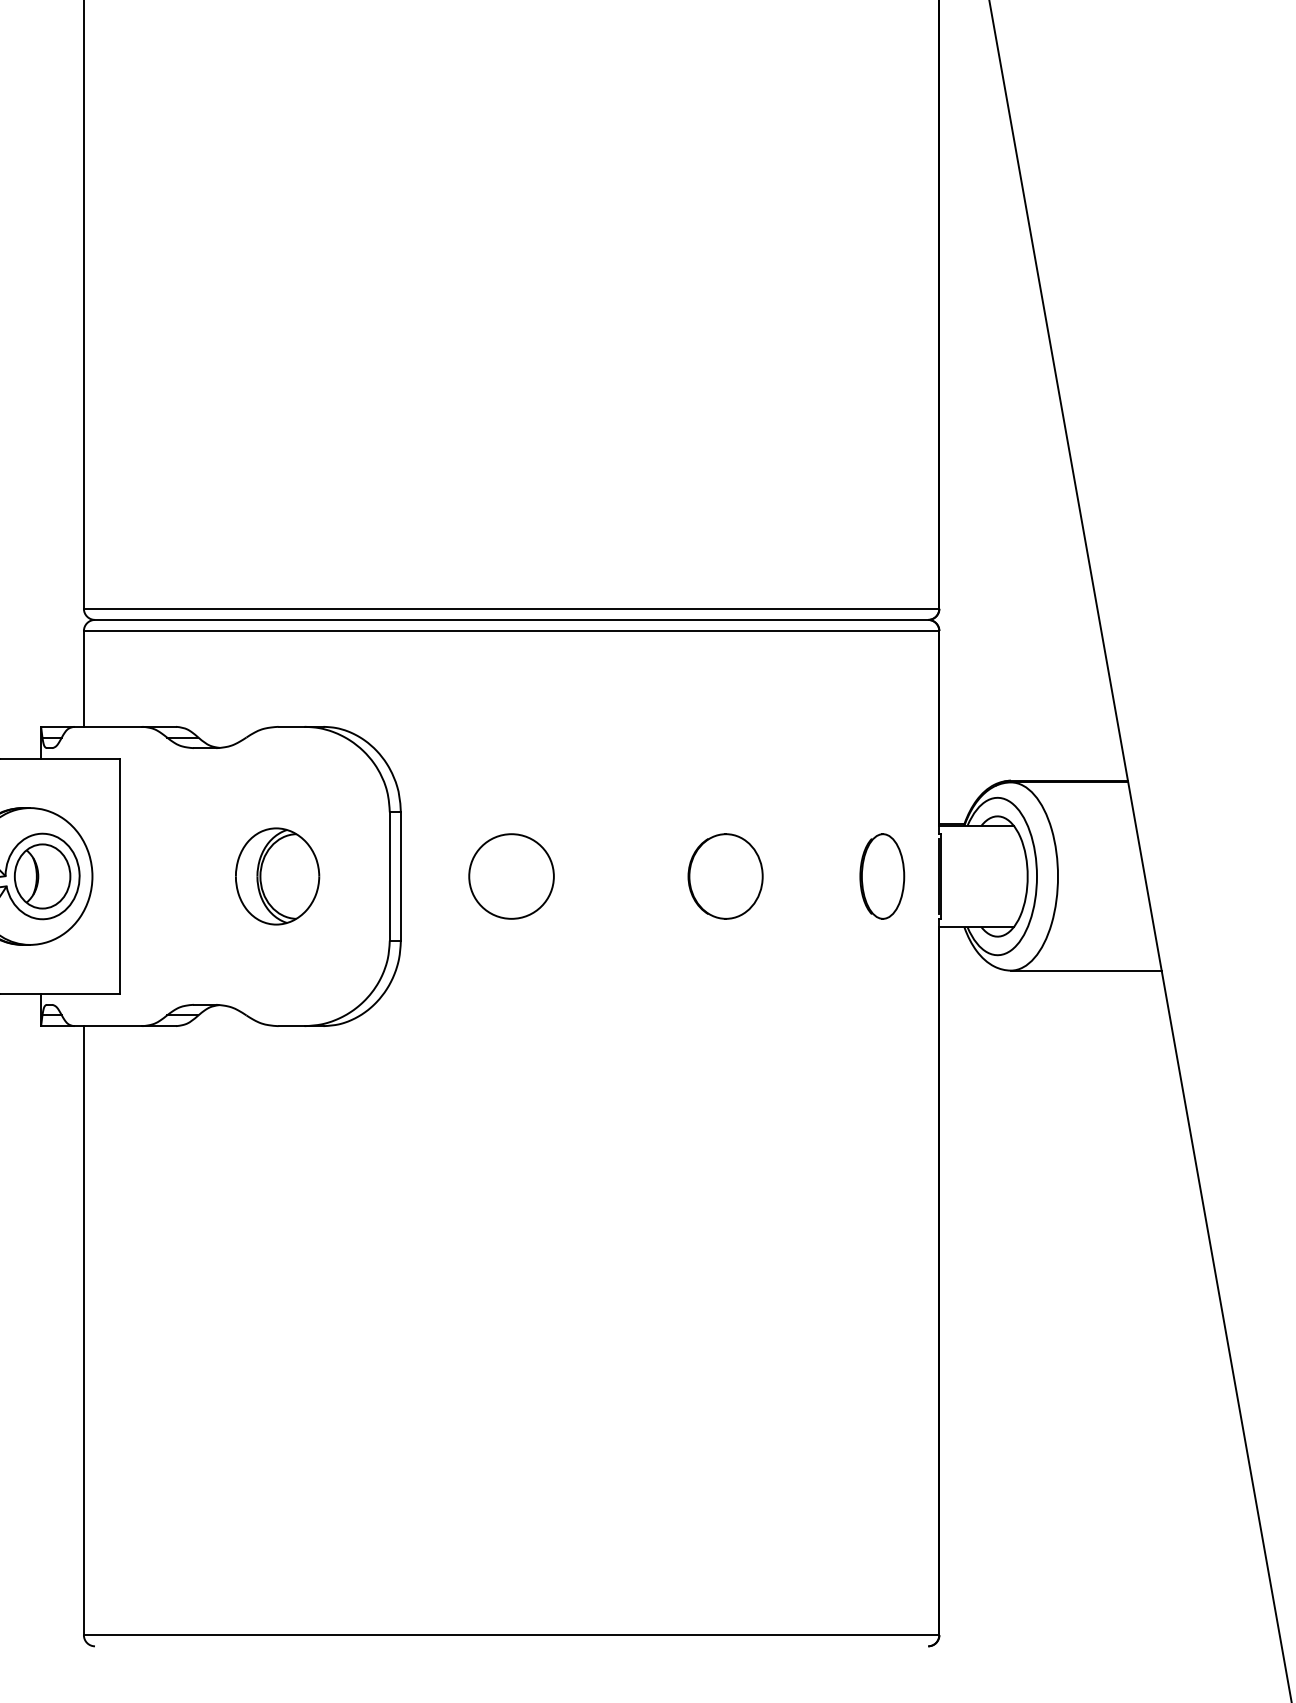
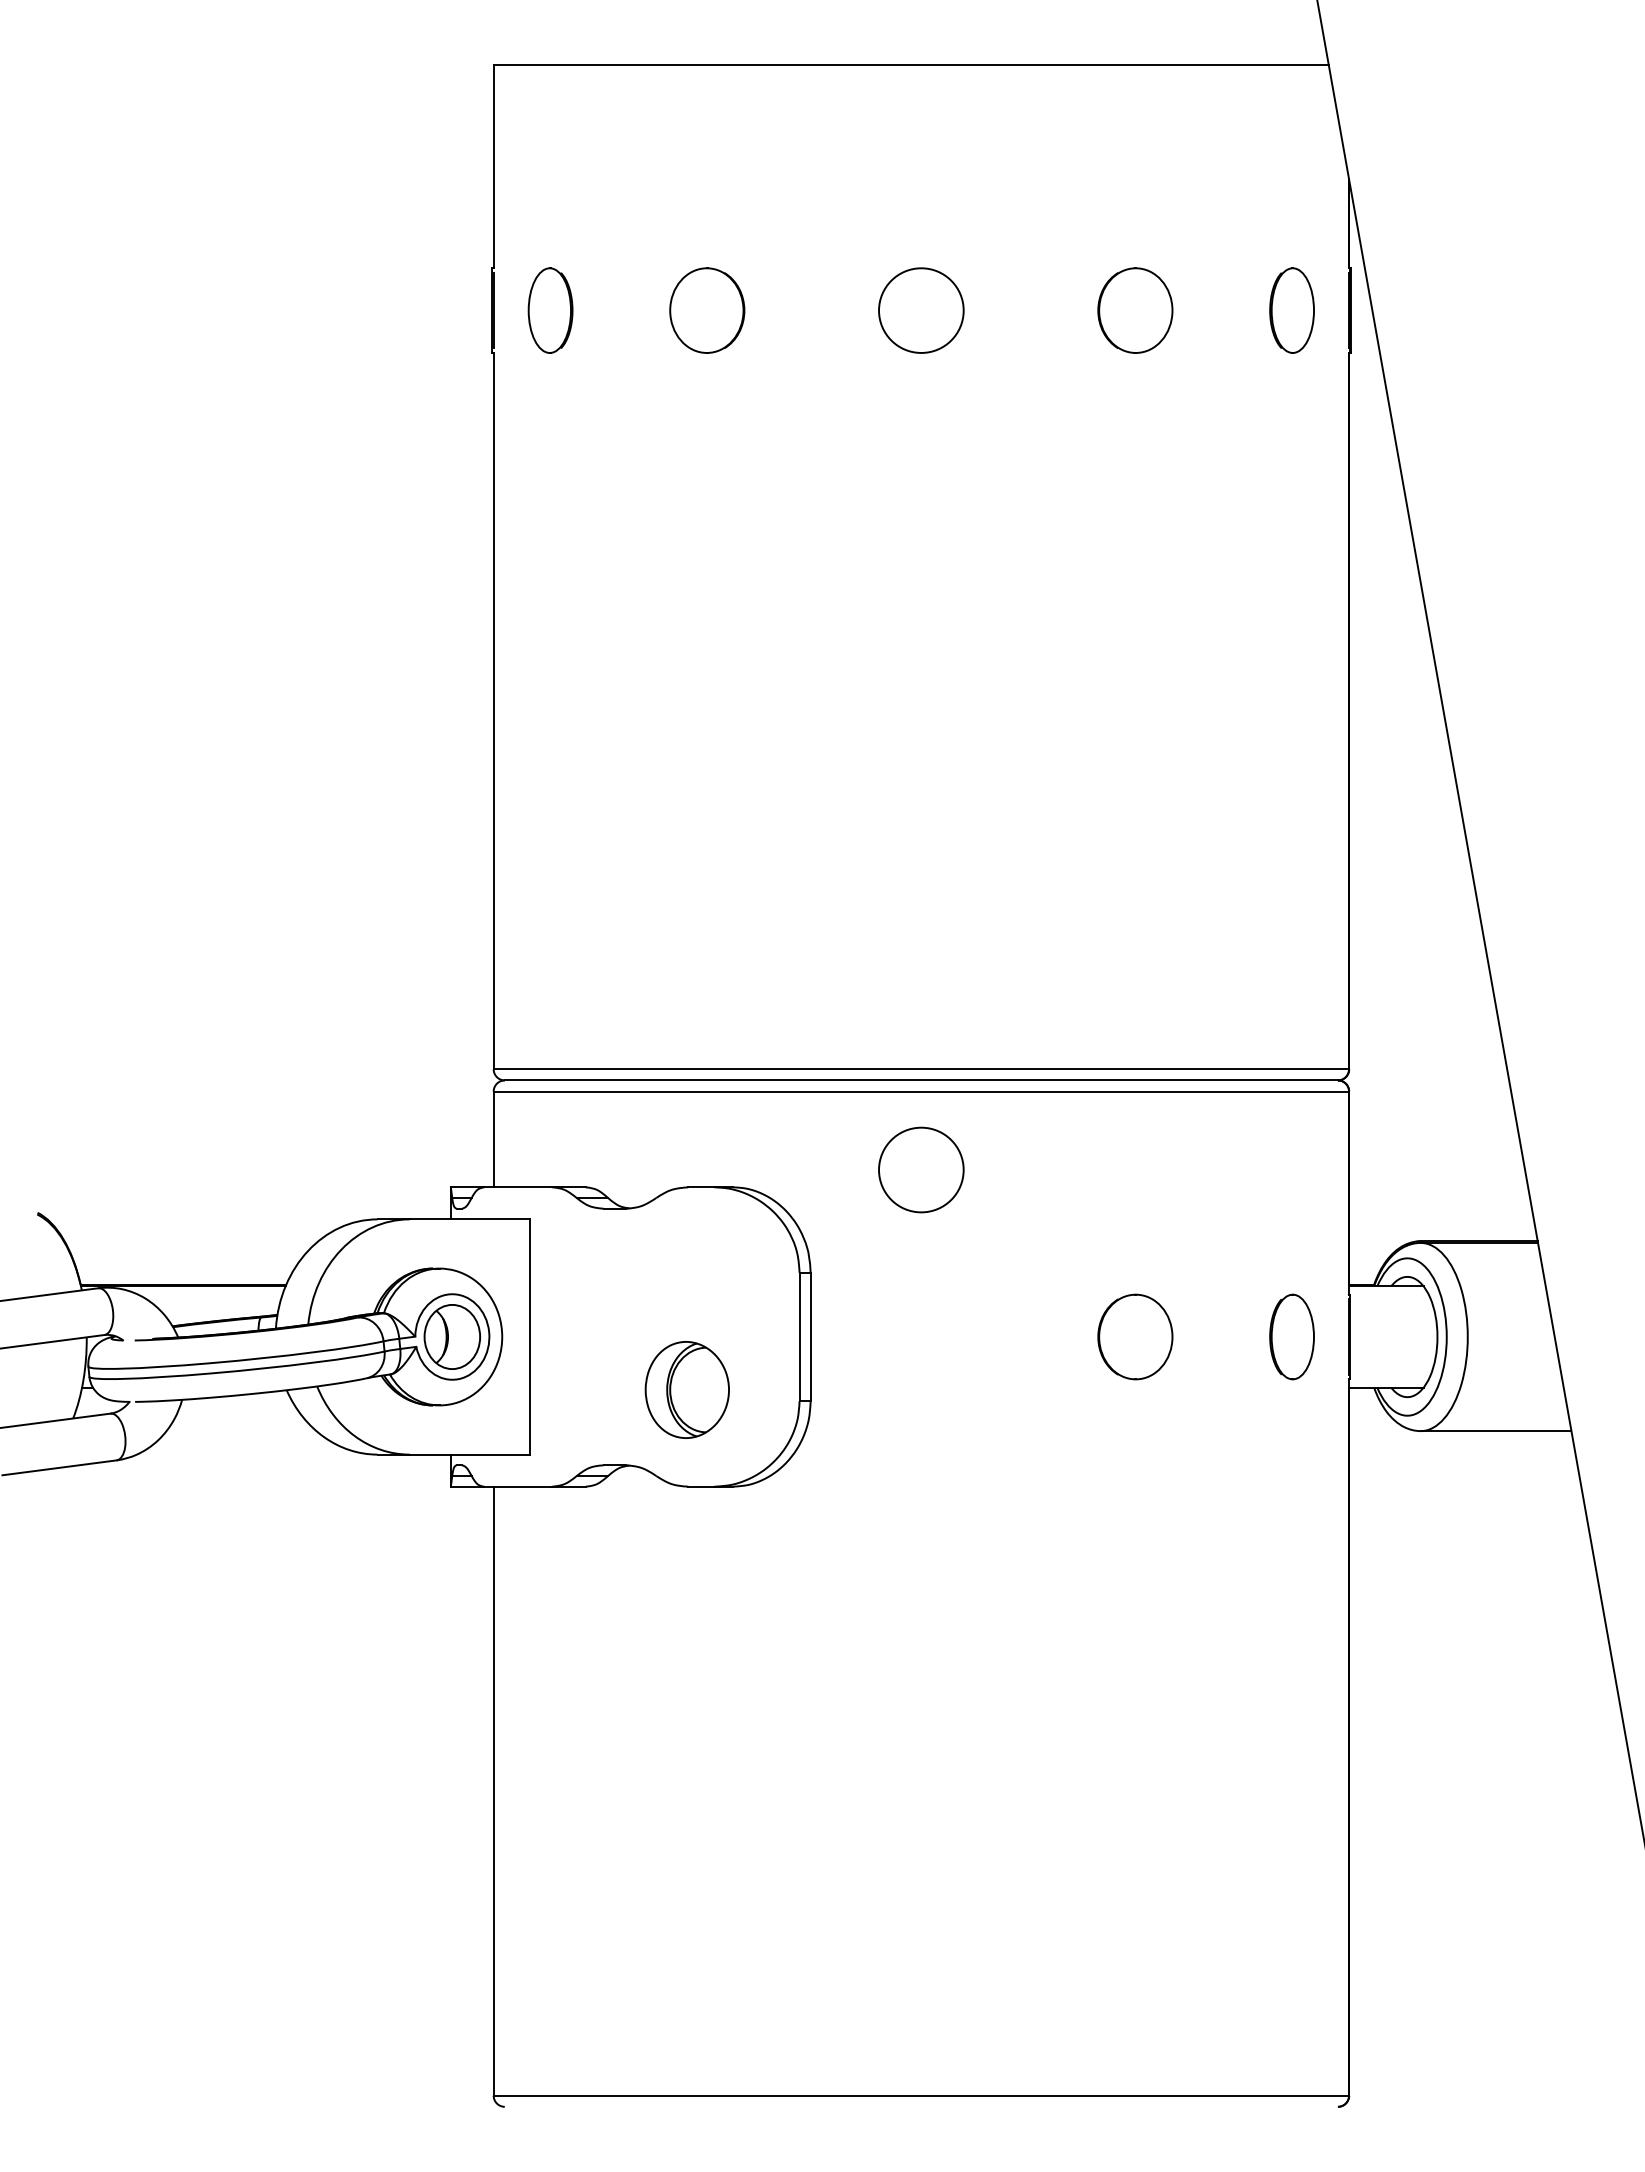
part: (276, 875) -> (686, 1389), moved
circle: (511, 875) -> (921, 1169), moved

